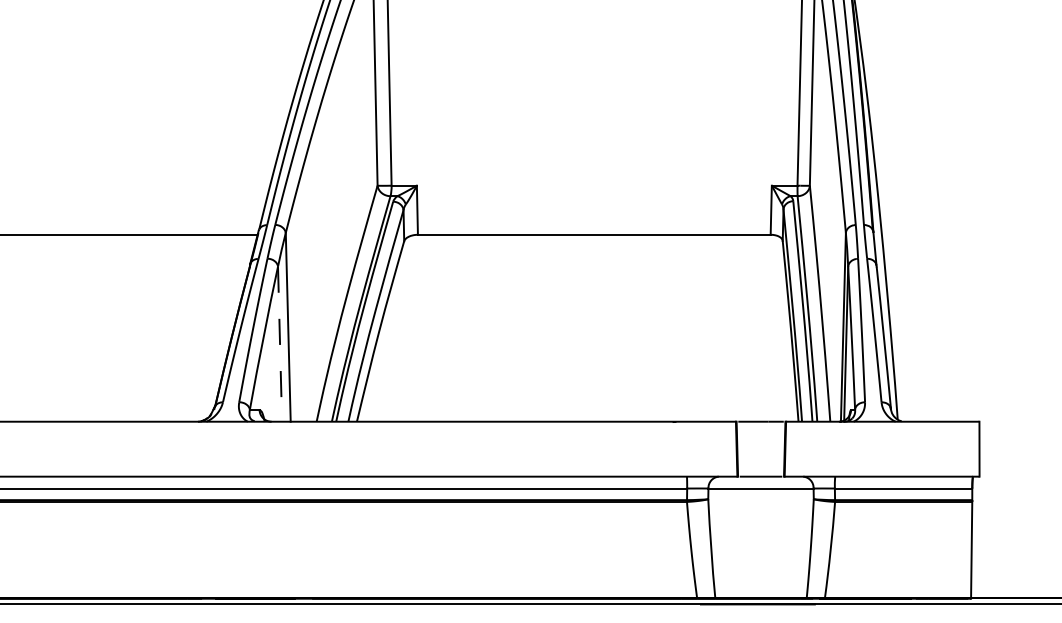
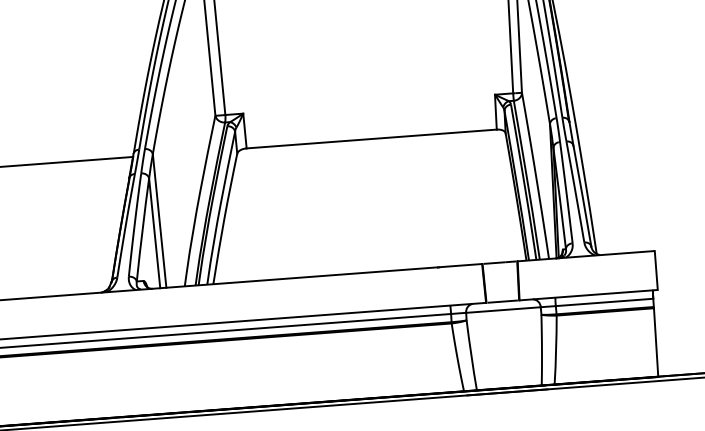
line: (280, 344) -> (155, 233), dashed -> solid

